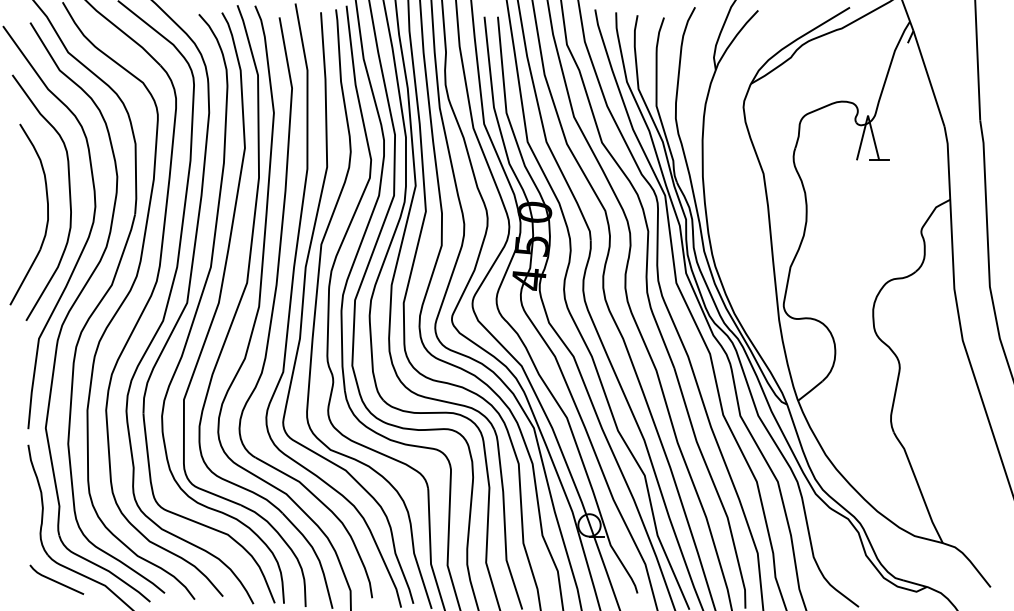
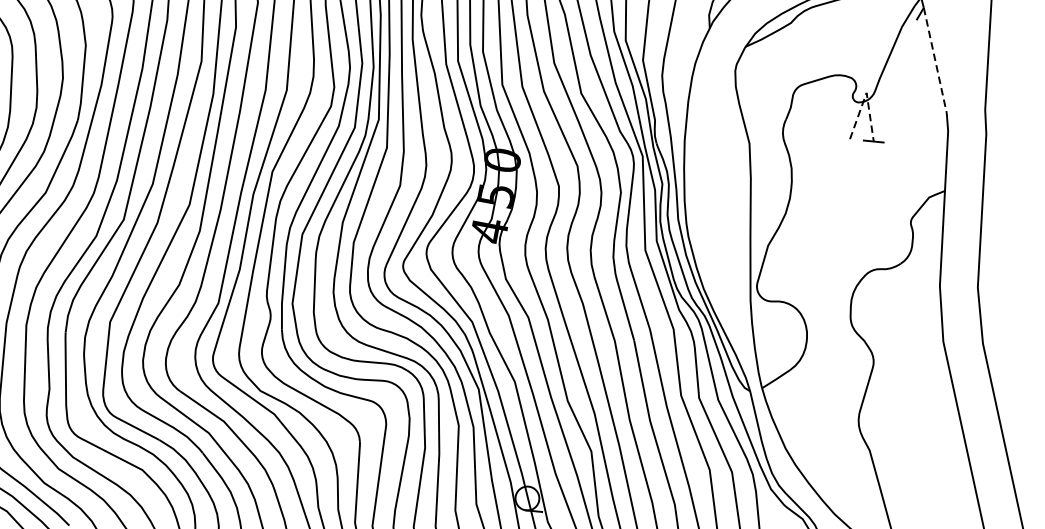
line: (929, 79) -> (935, 61), solid -> dashed
line: (868, 115) -> (867, 92), solid -> dashed

